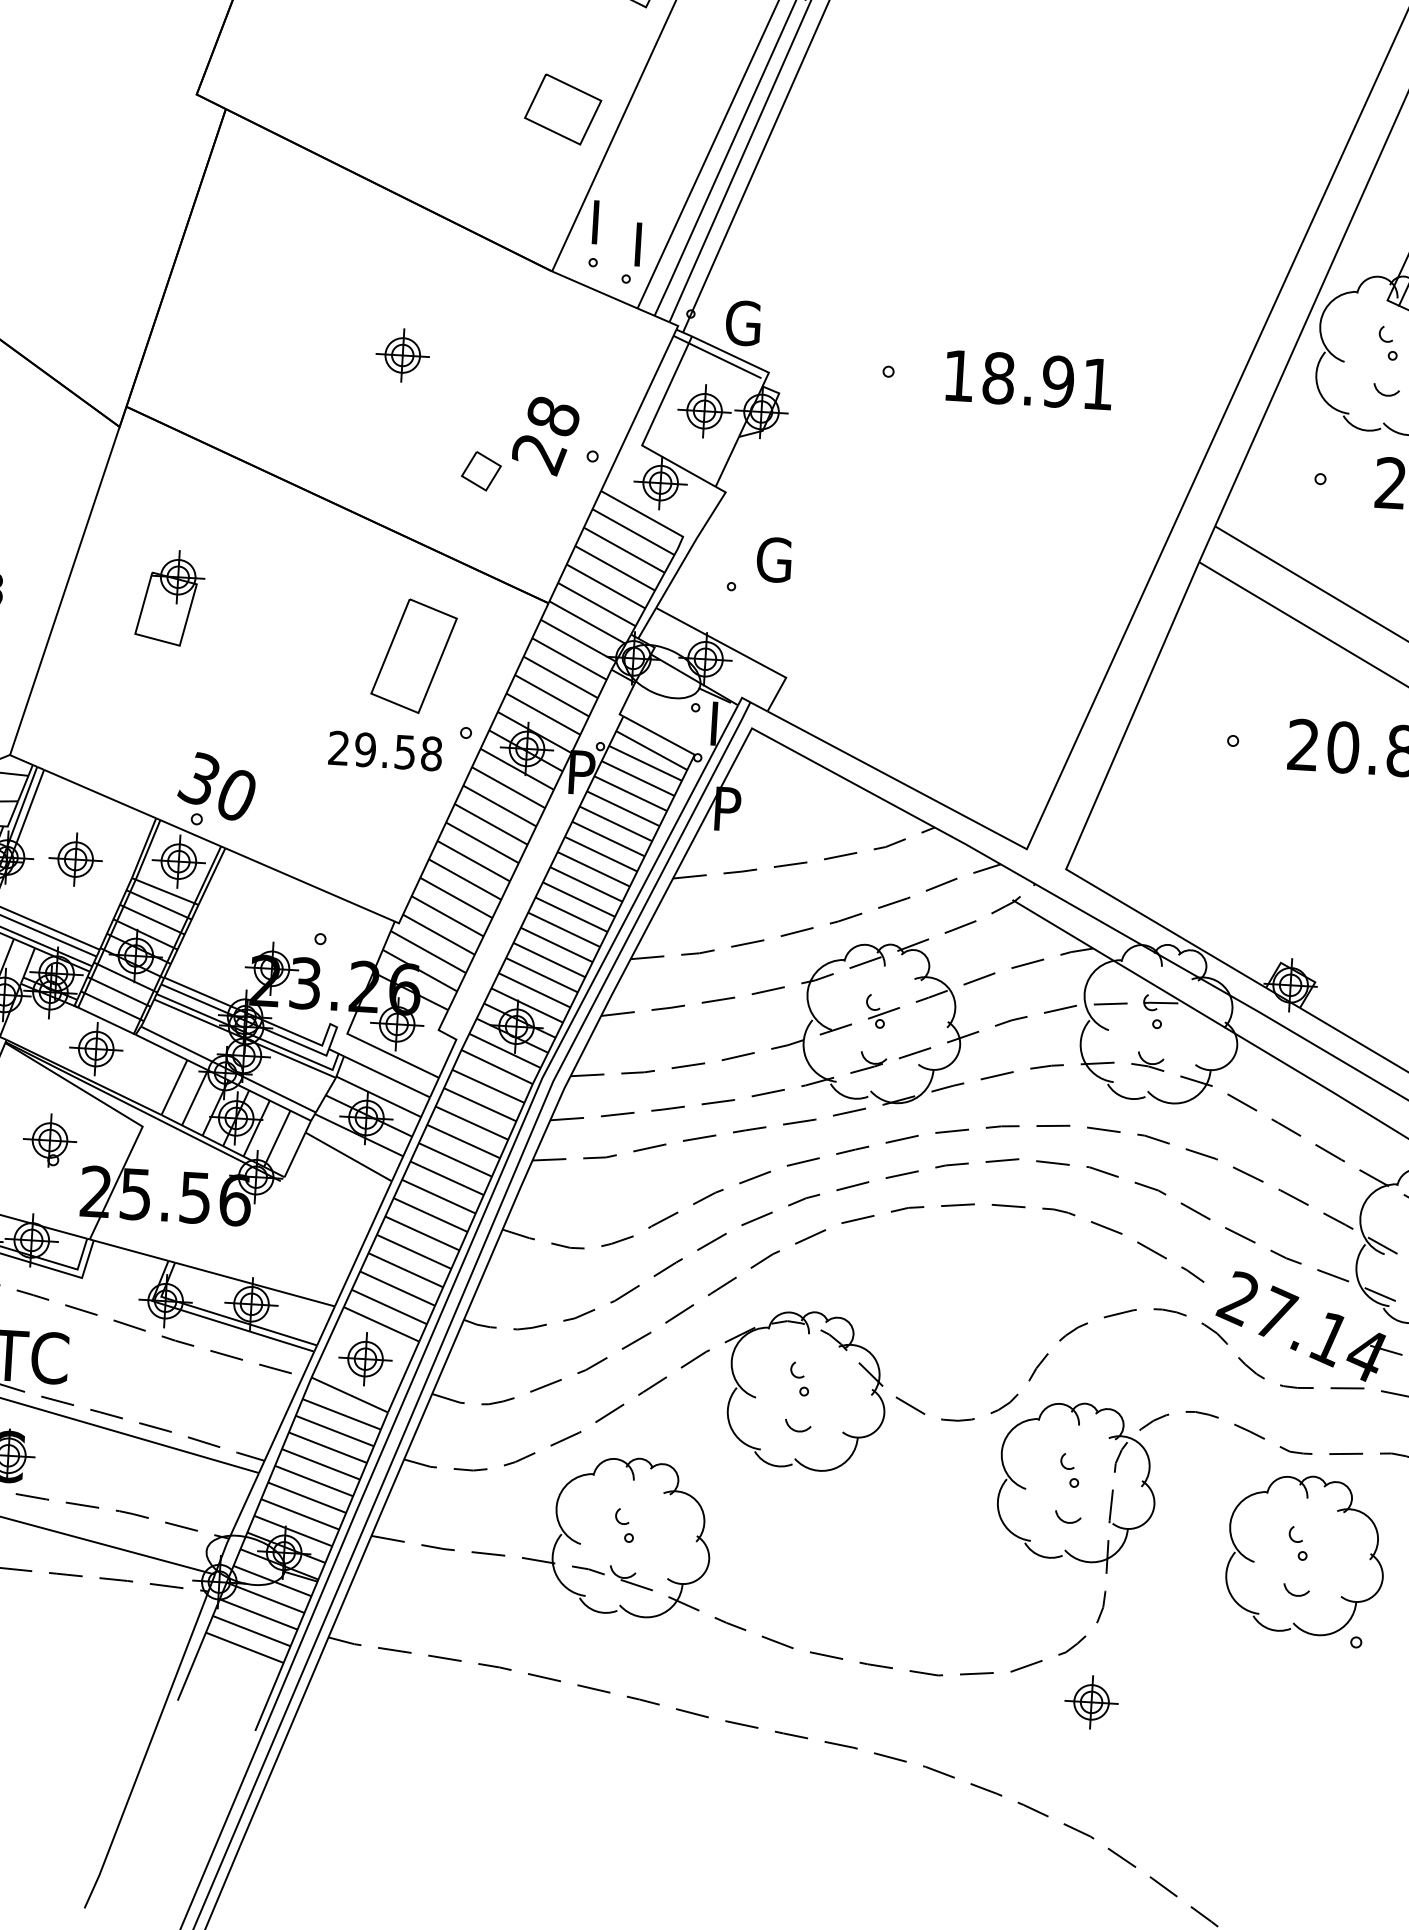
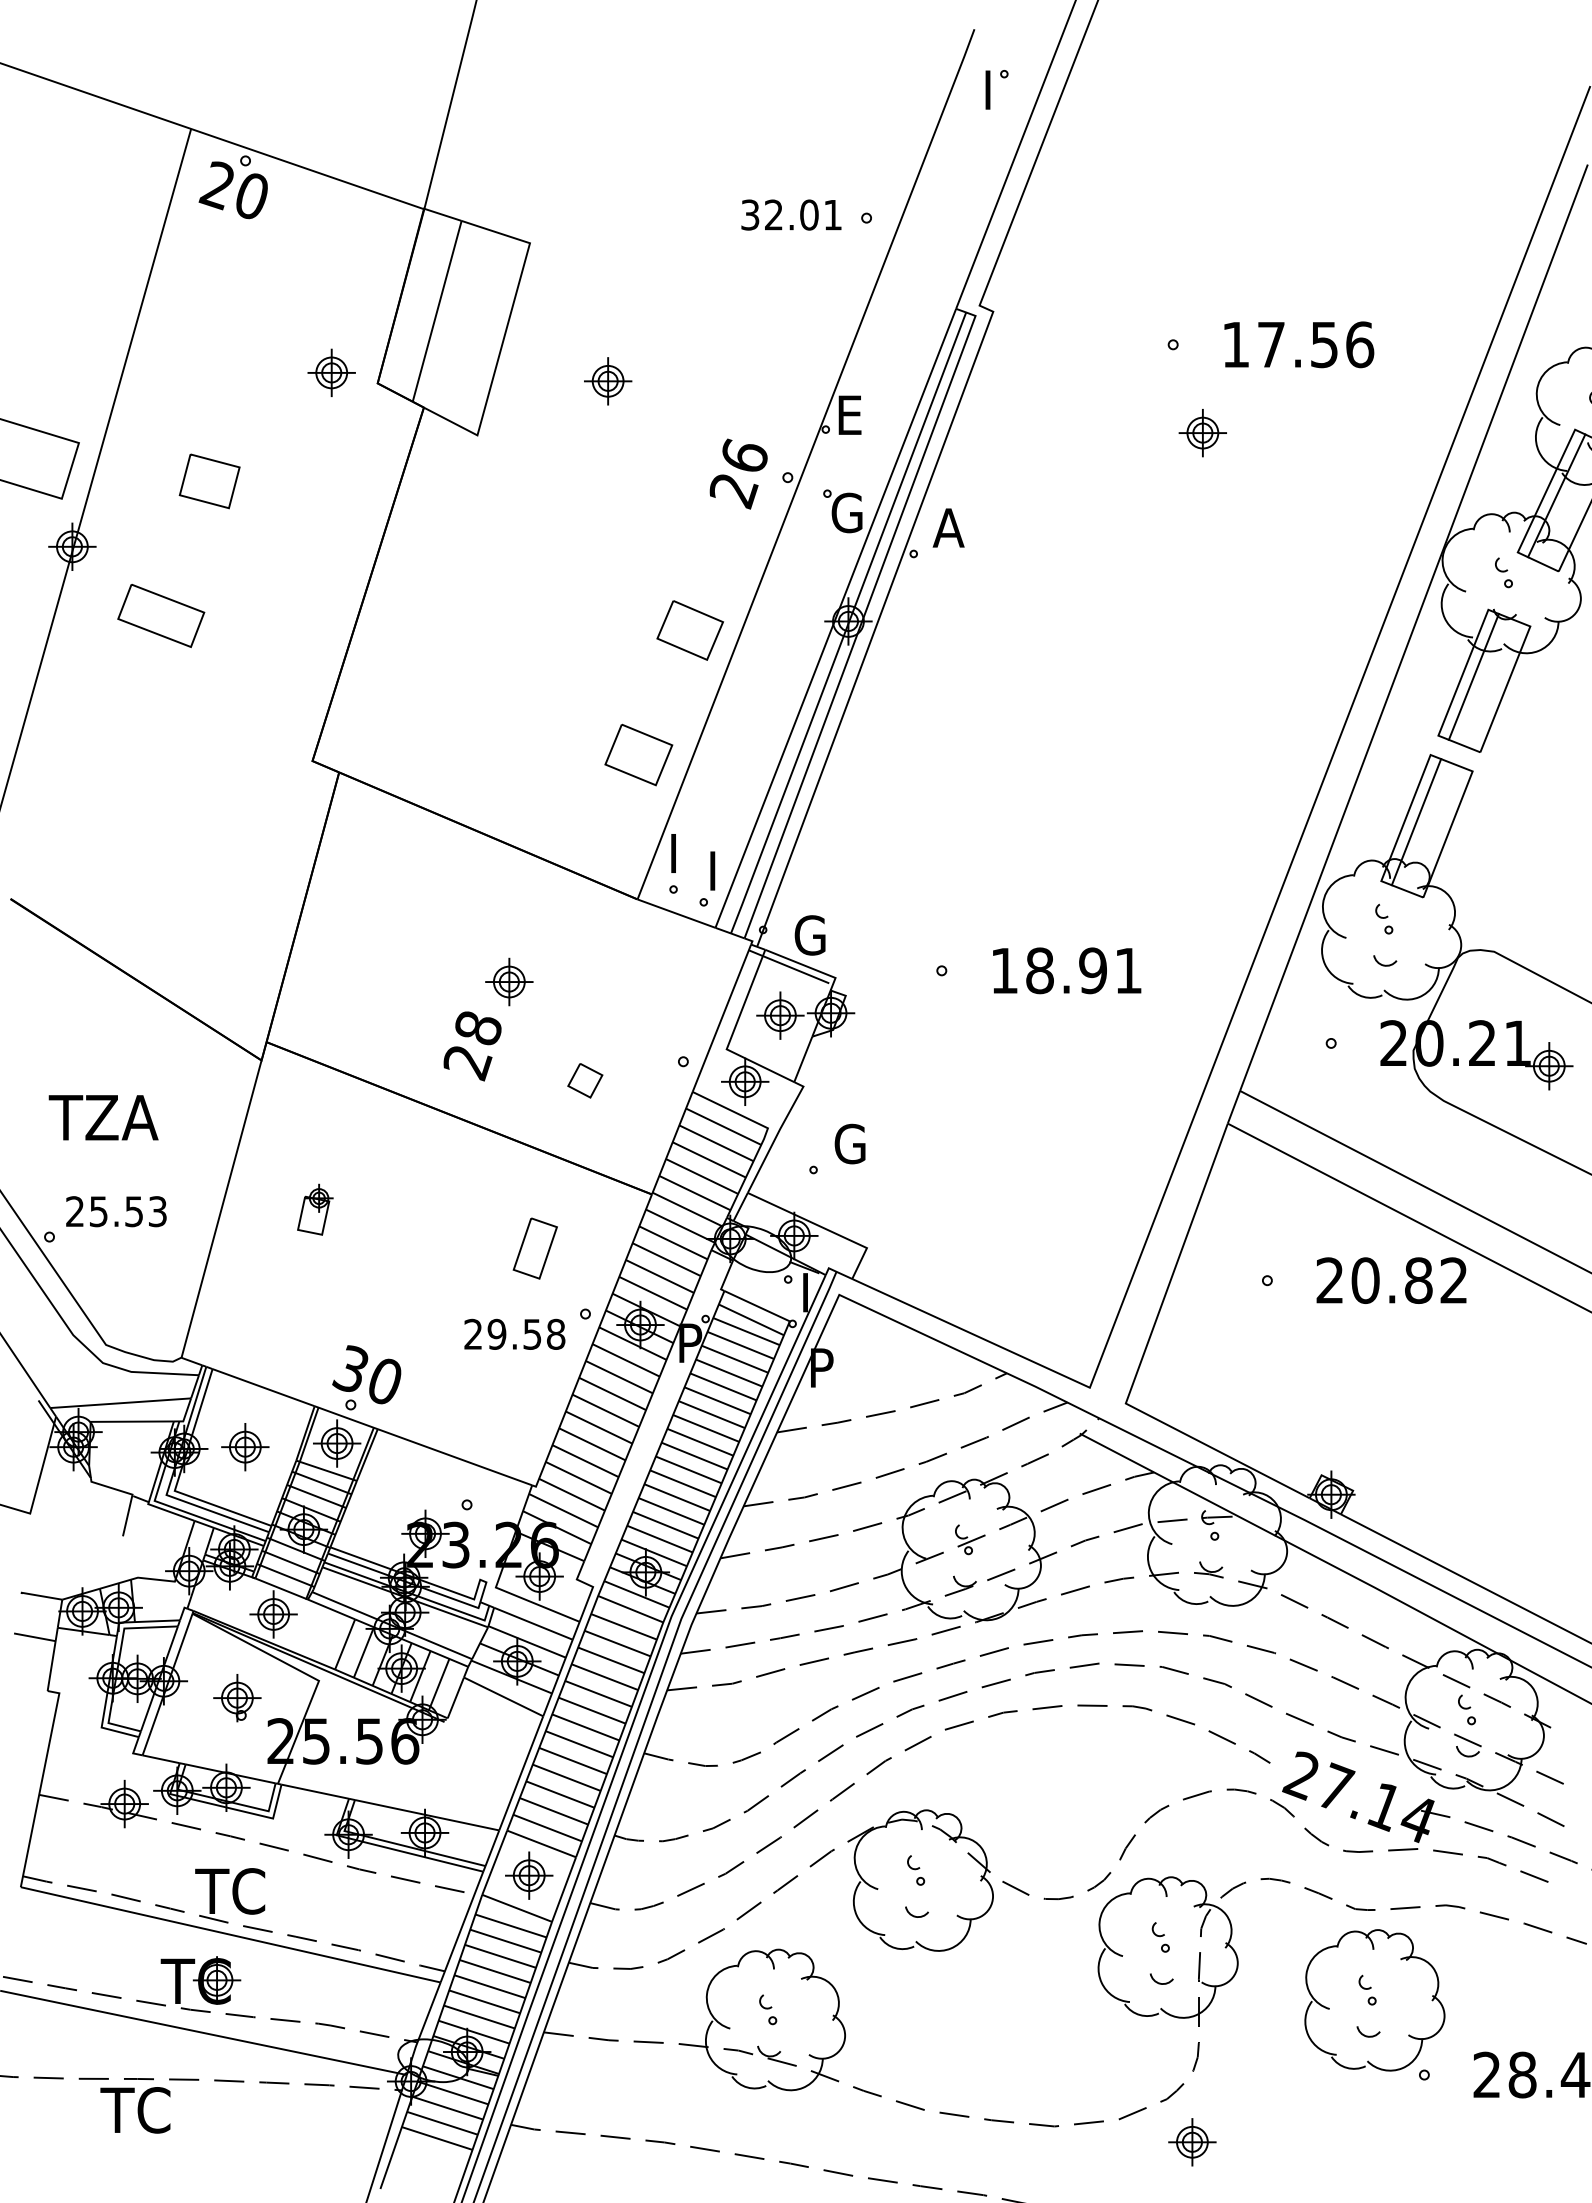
text: (545, 436) -> (472, 1046), moved
part: (170, 597) -> (315, 1209), size x0.6
part: (414, 656) -> (535, 1248), size x0.6

